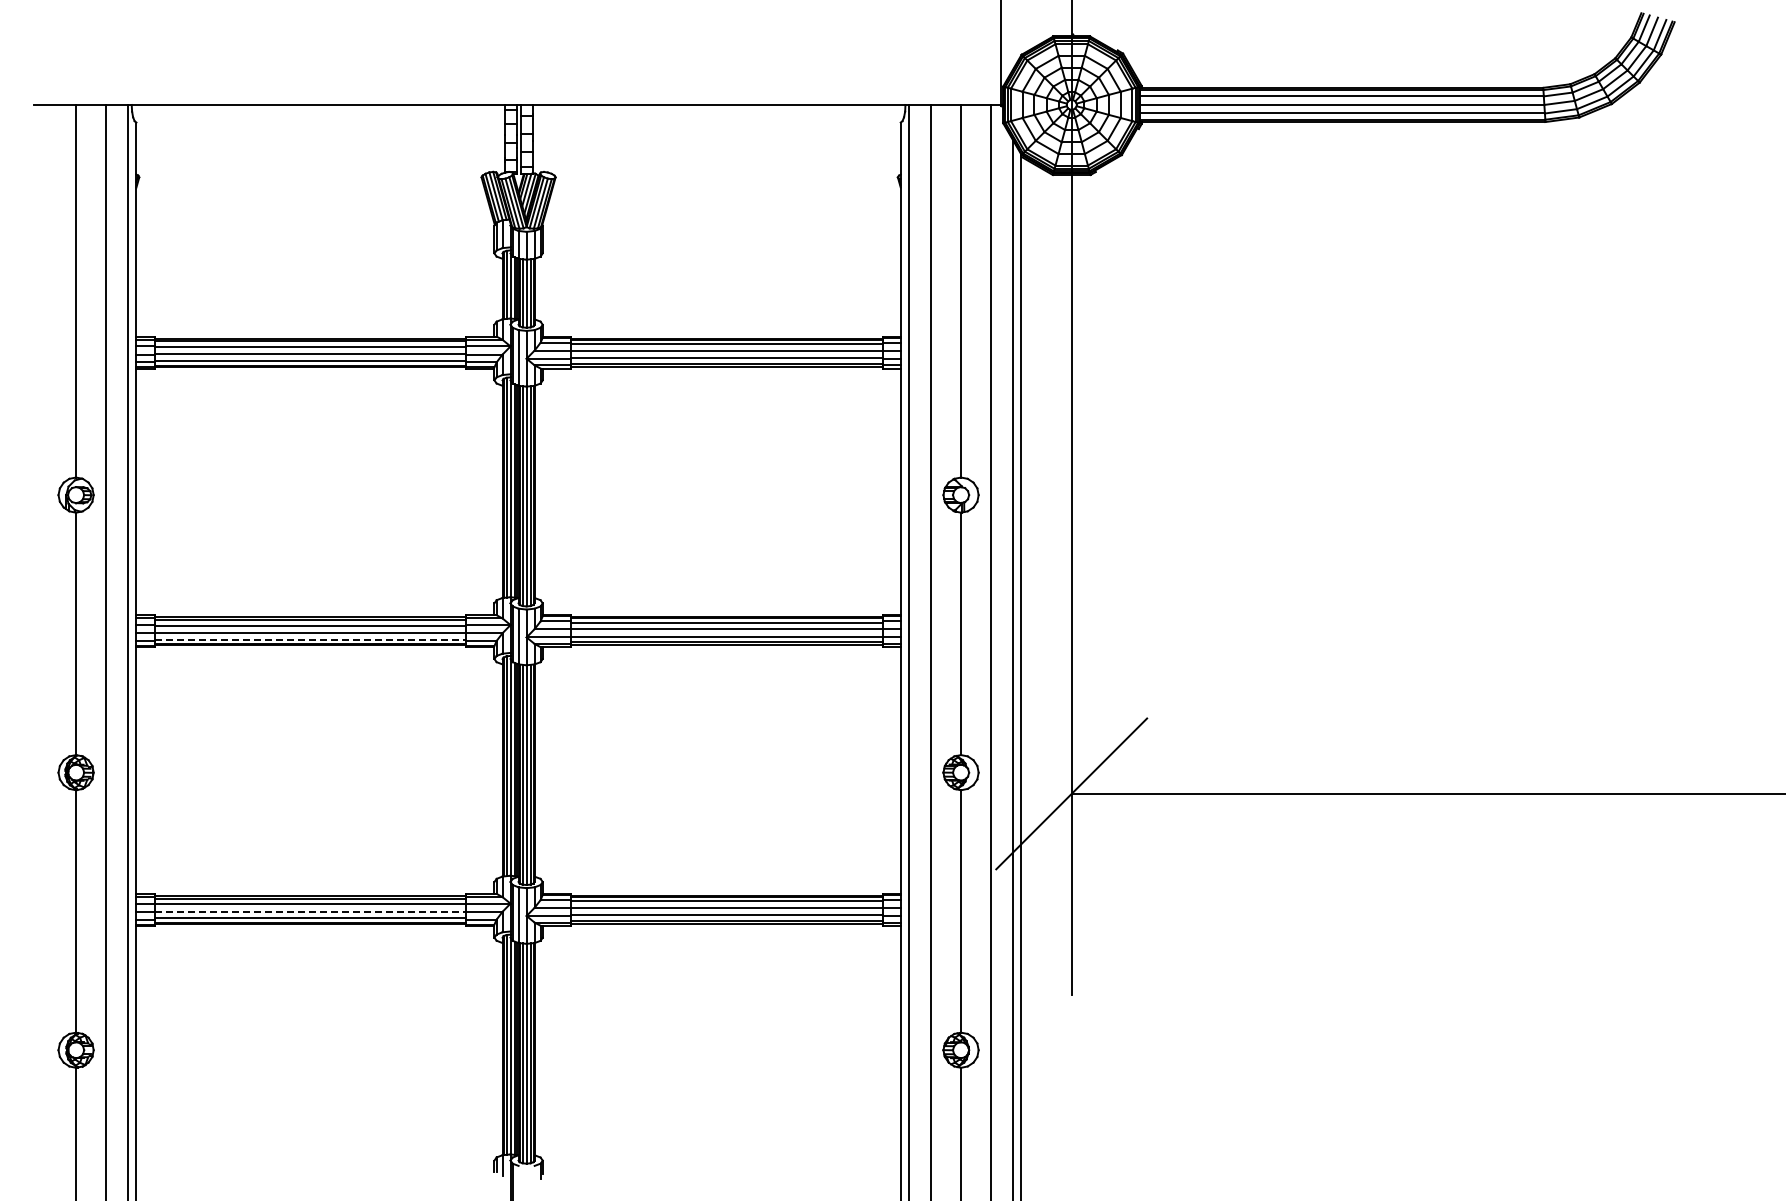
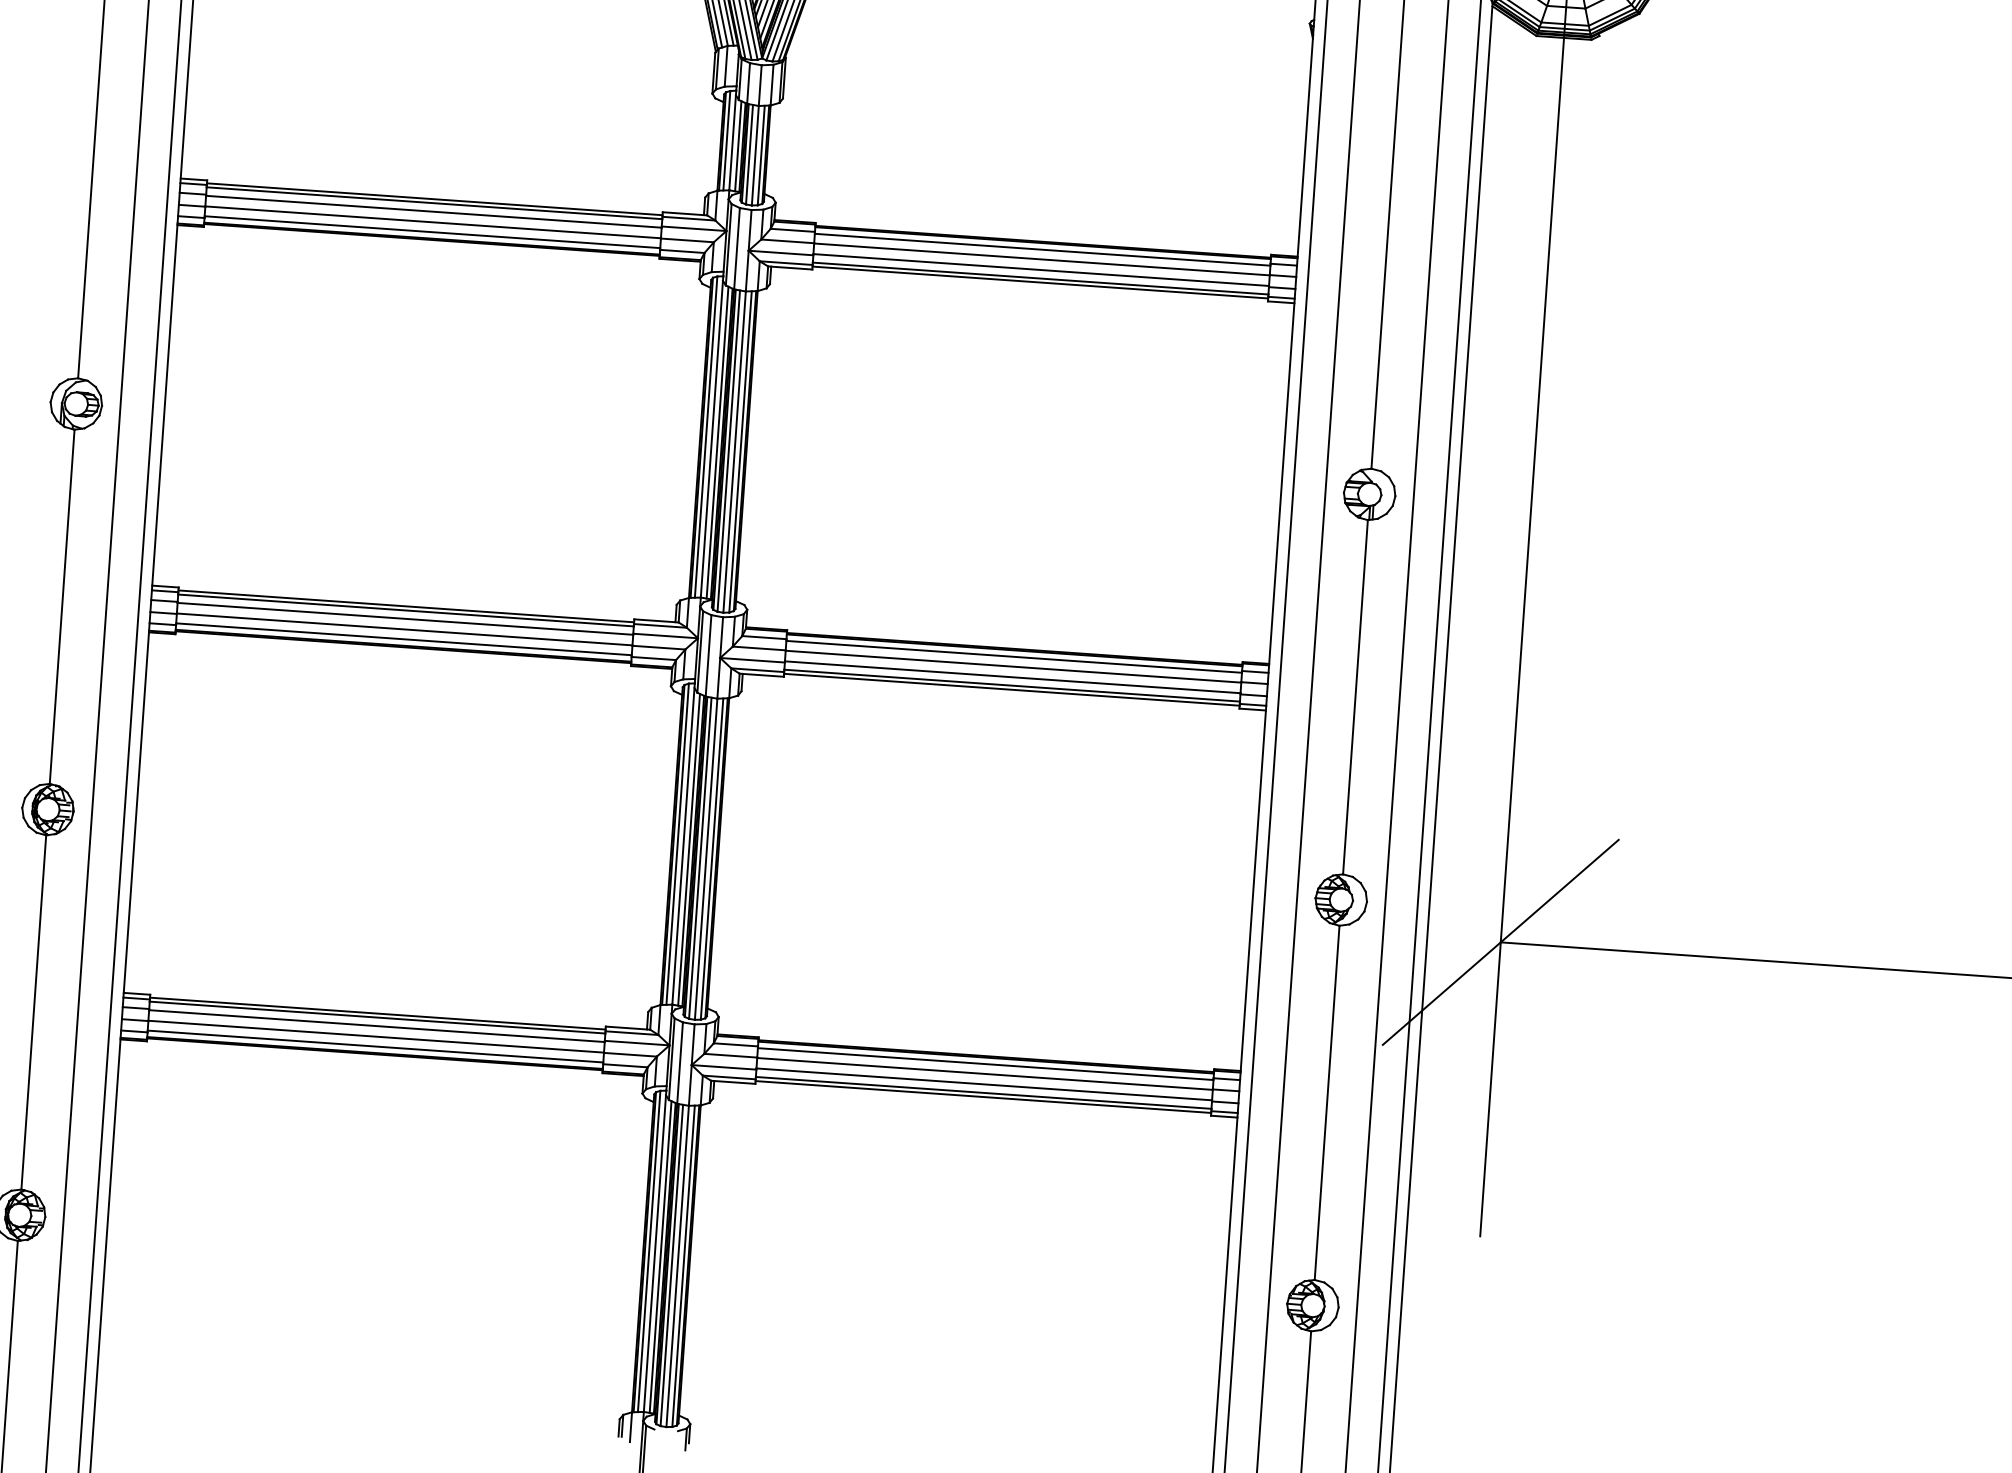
line: (310, 639) -> (404, 638), dashed -> solid
line: (310, 911) -> (376, 1036), dashed -> solid

